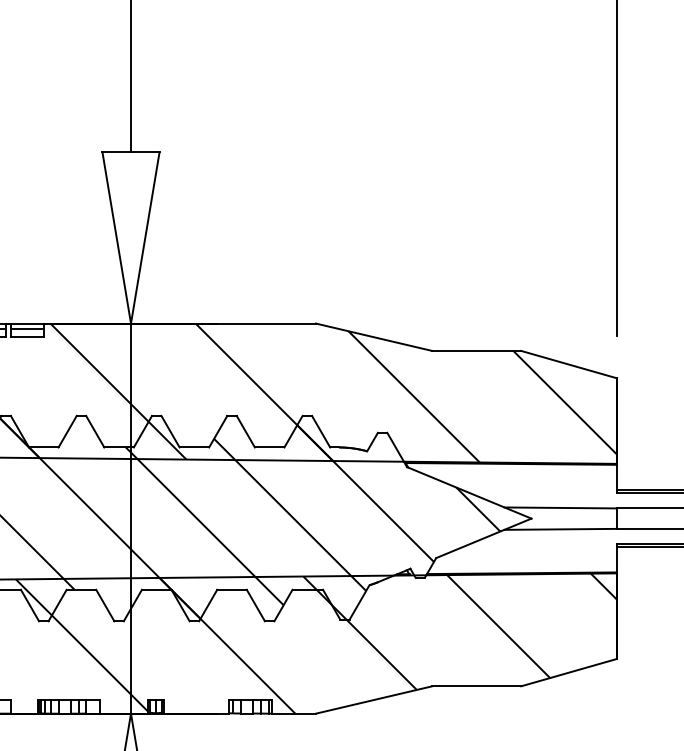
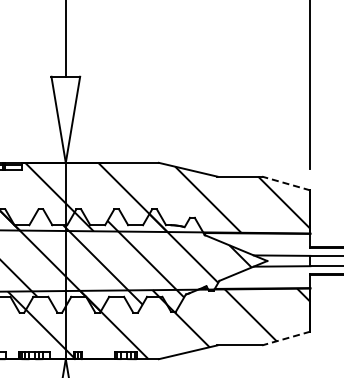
line: (567, 364) -> (285, 183), solid -> dashed
line: (567, 672) -> (285, 338), solid -> dashed

